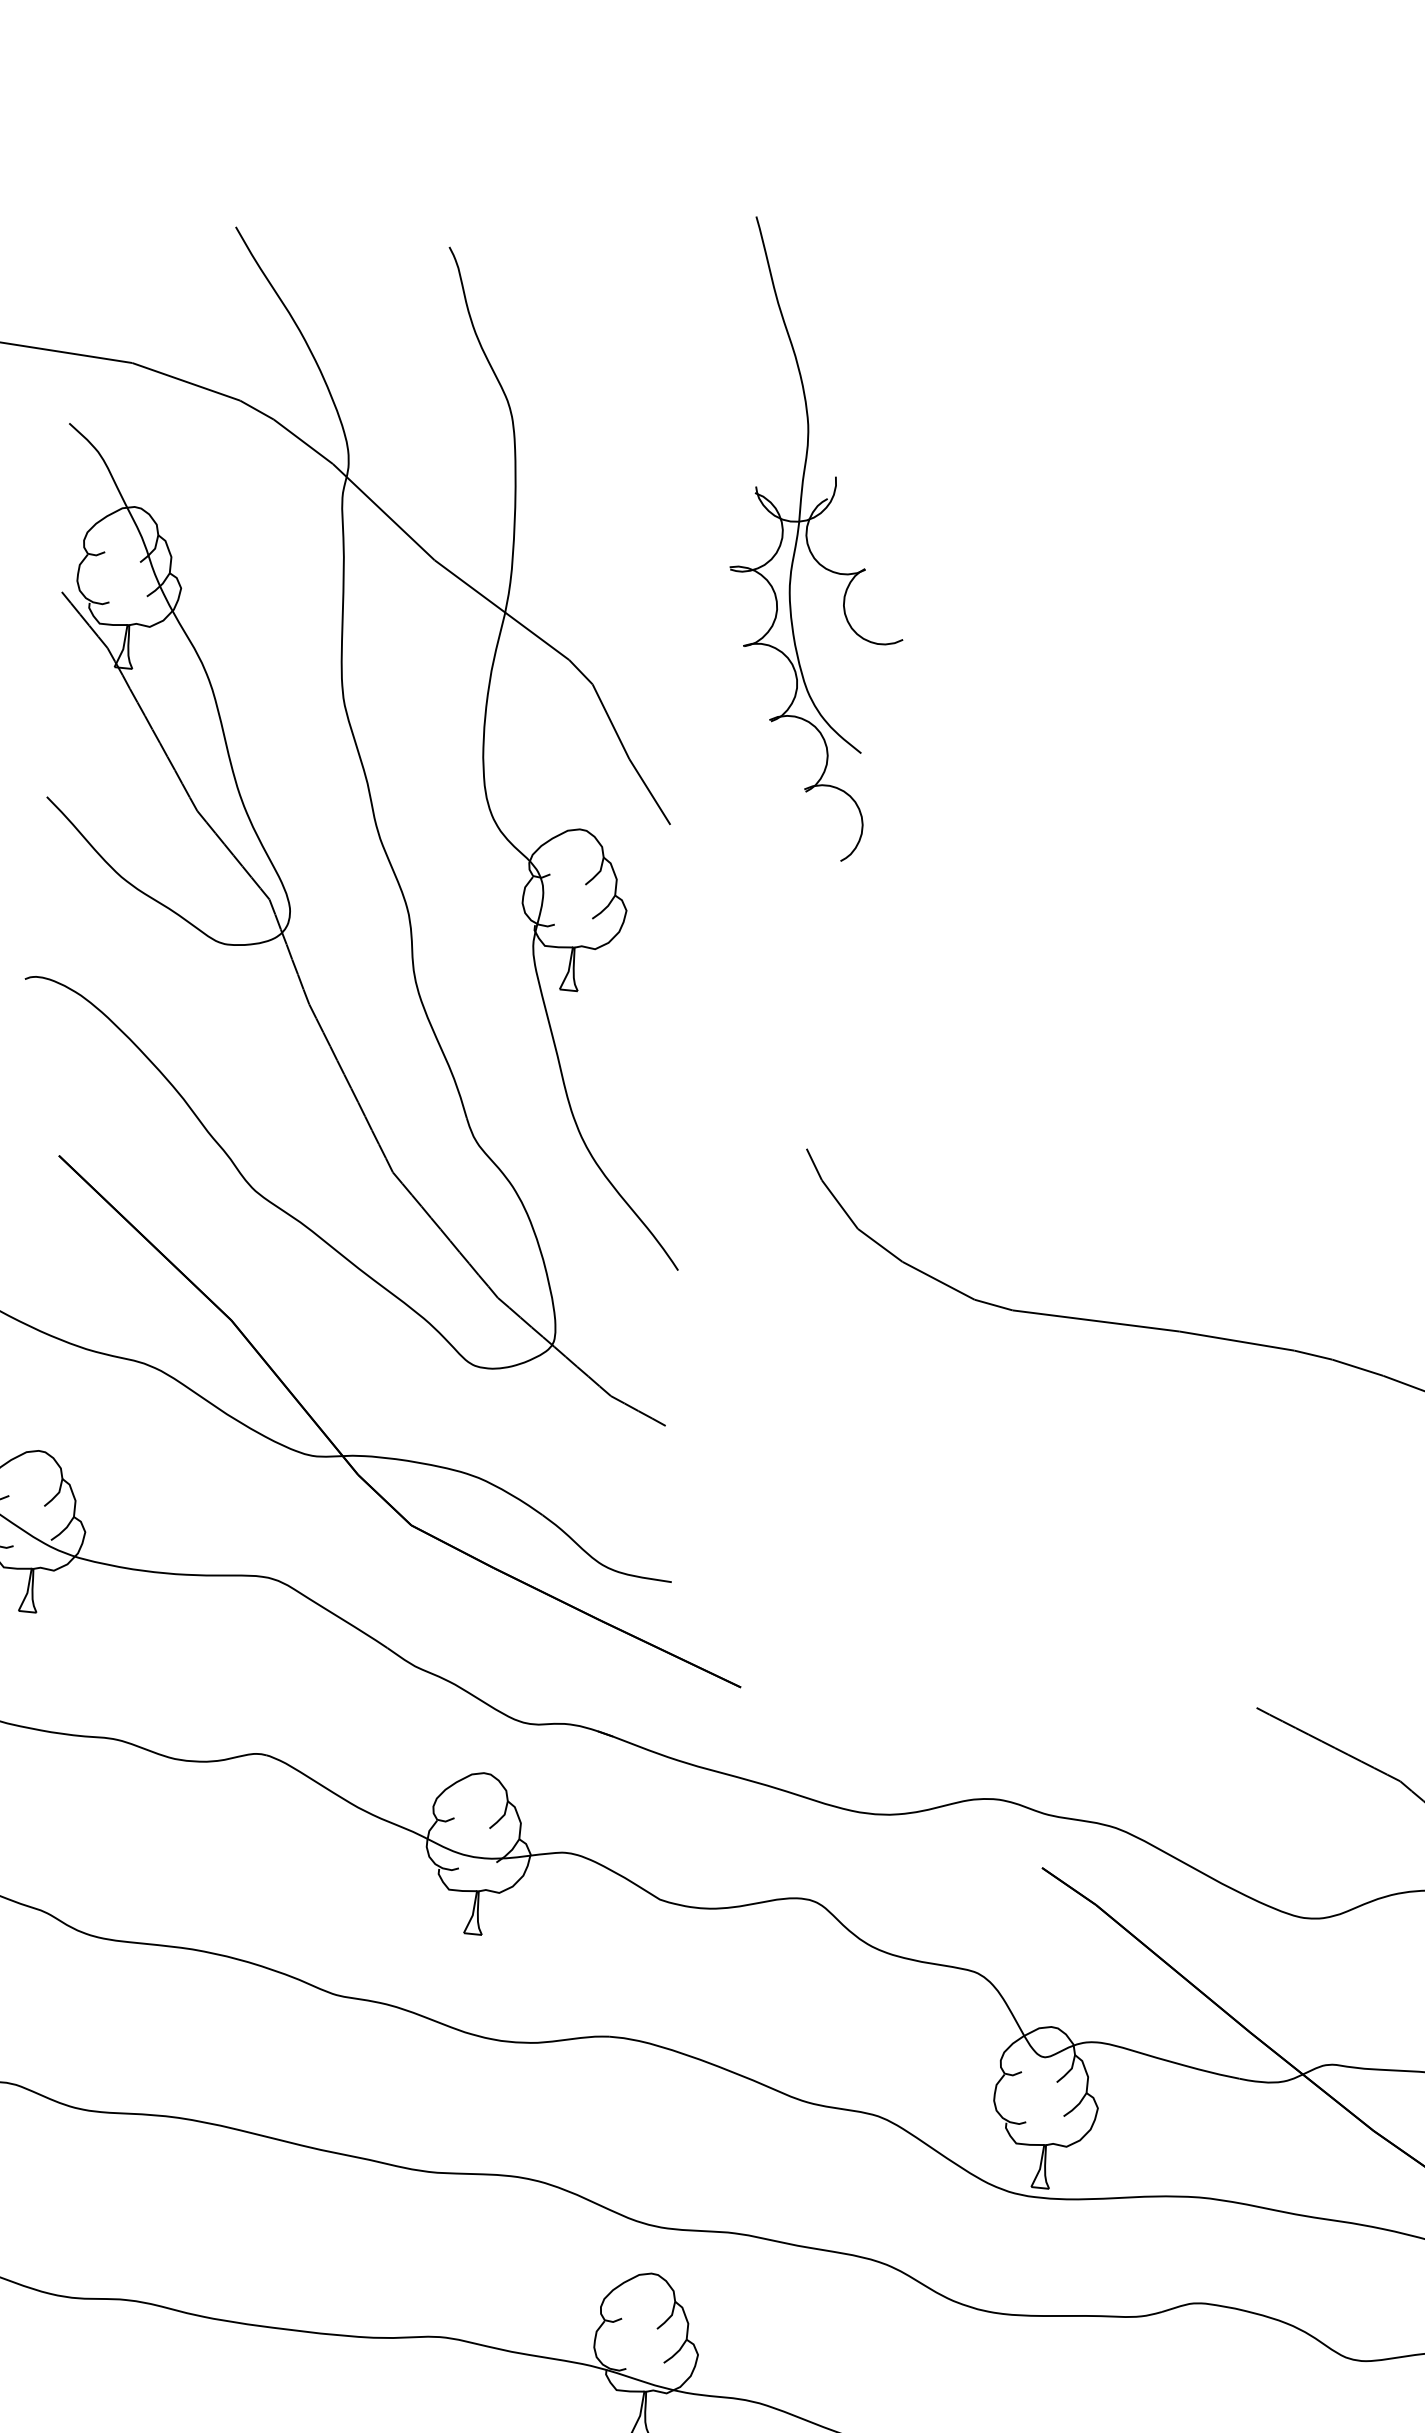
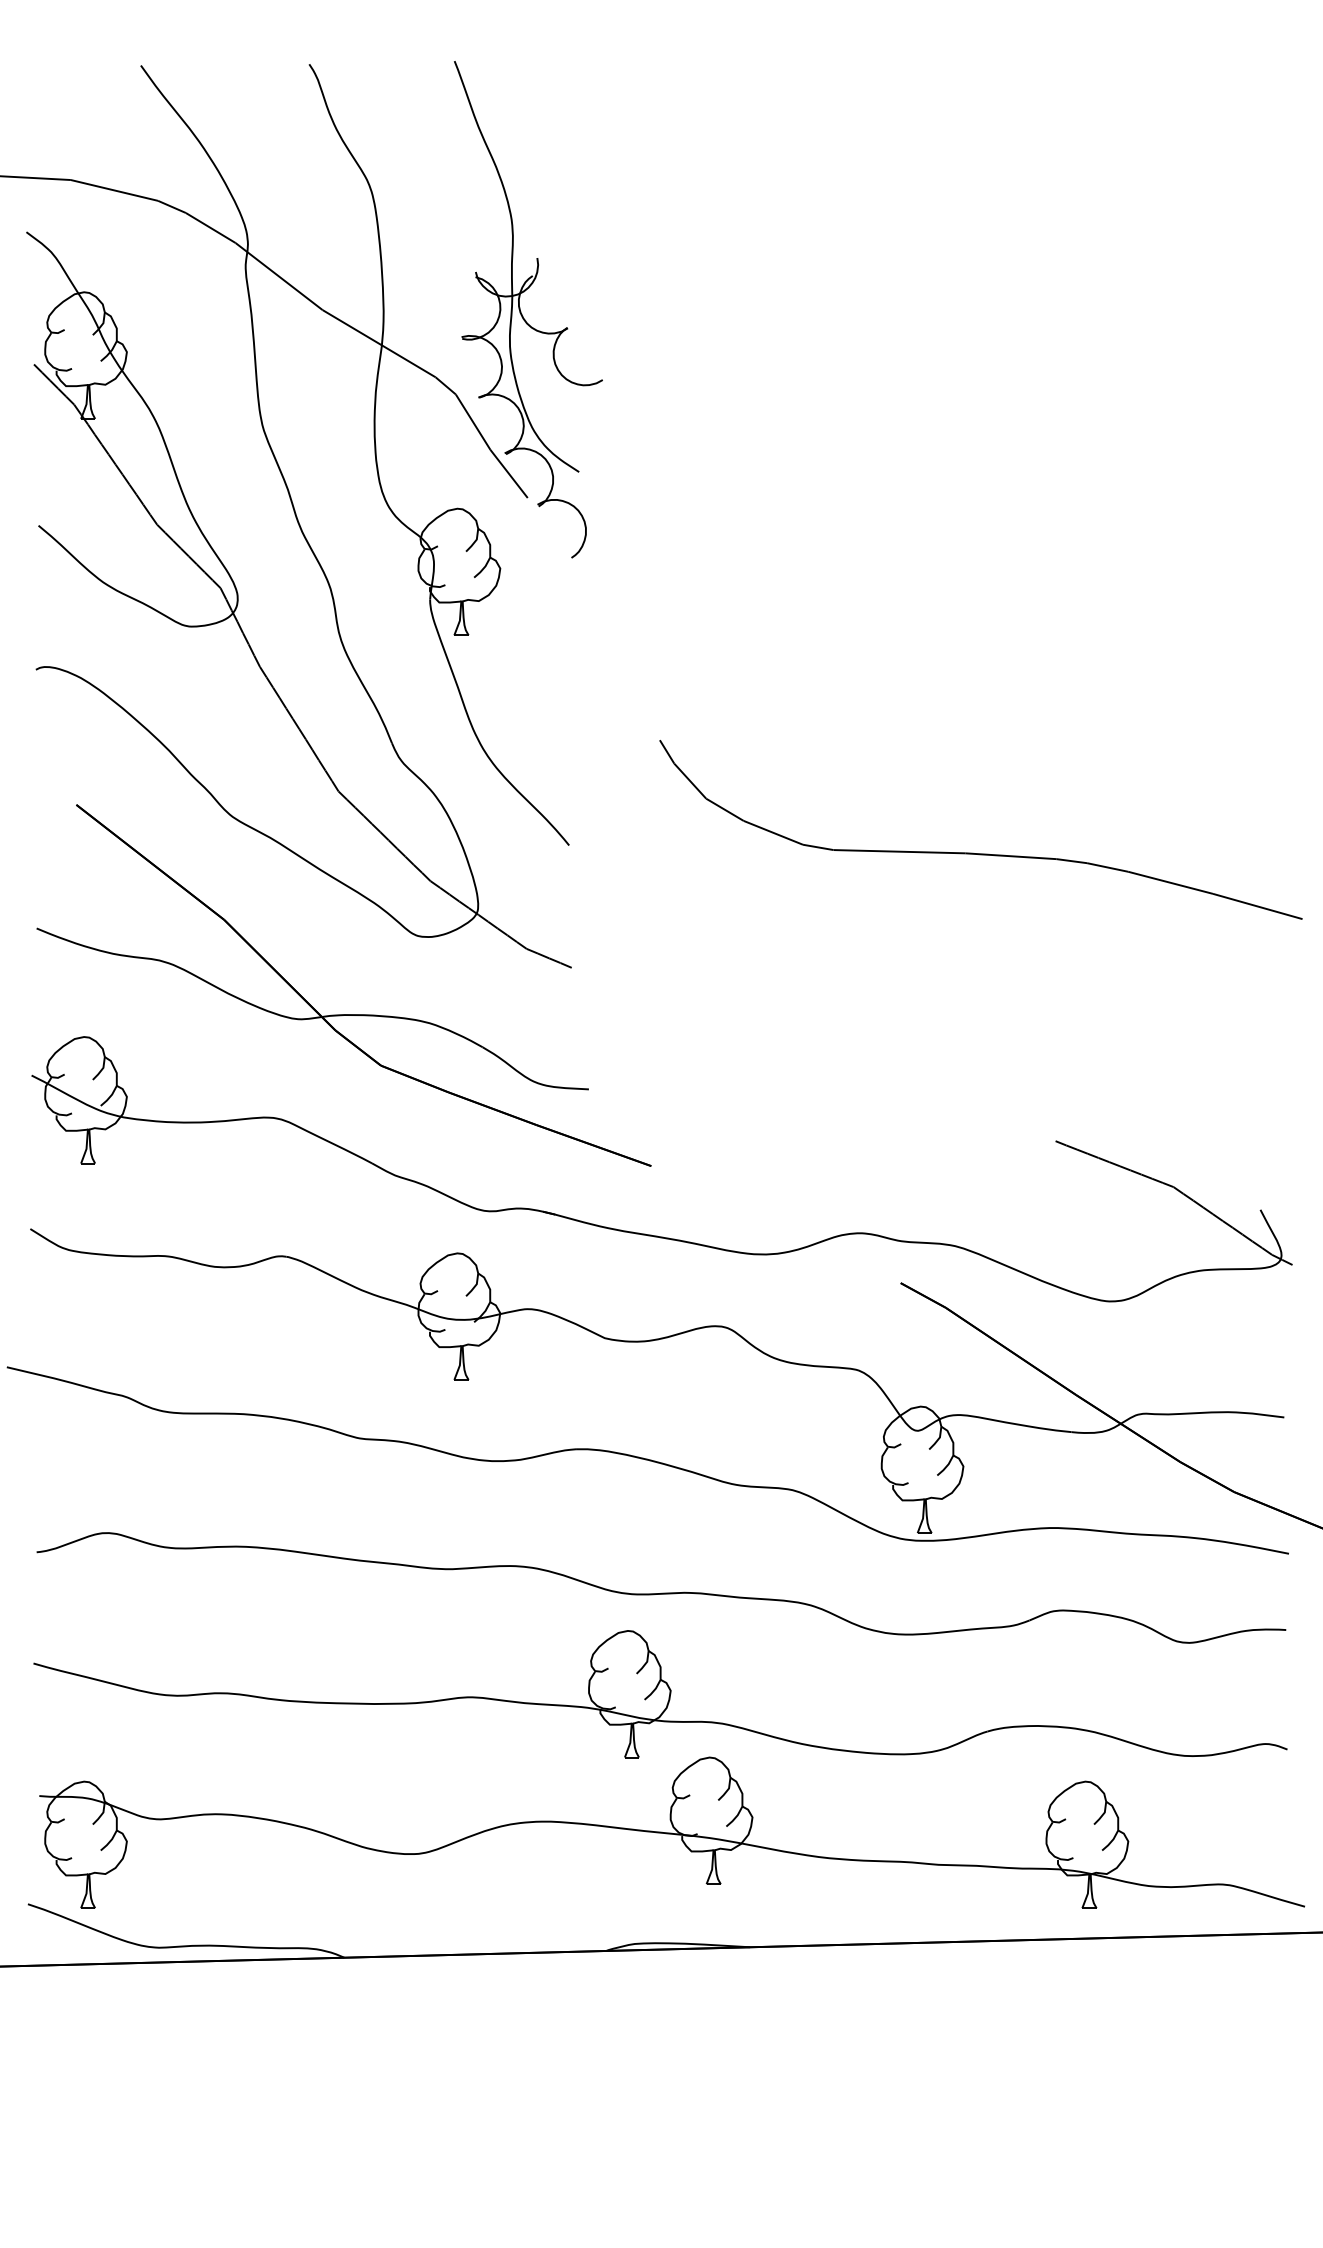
part: (808, 542) -> (521, 311), moved

